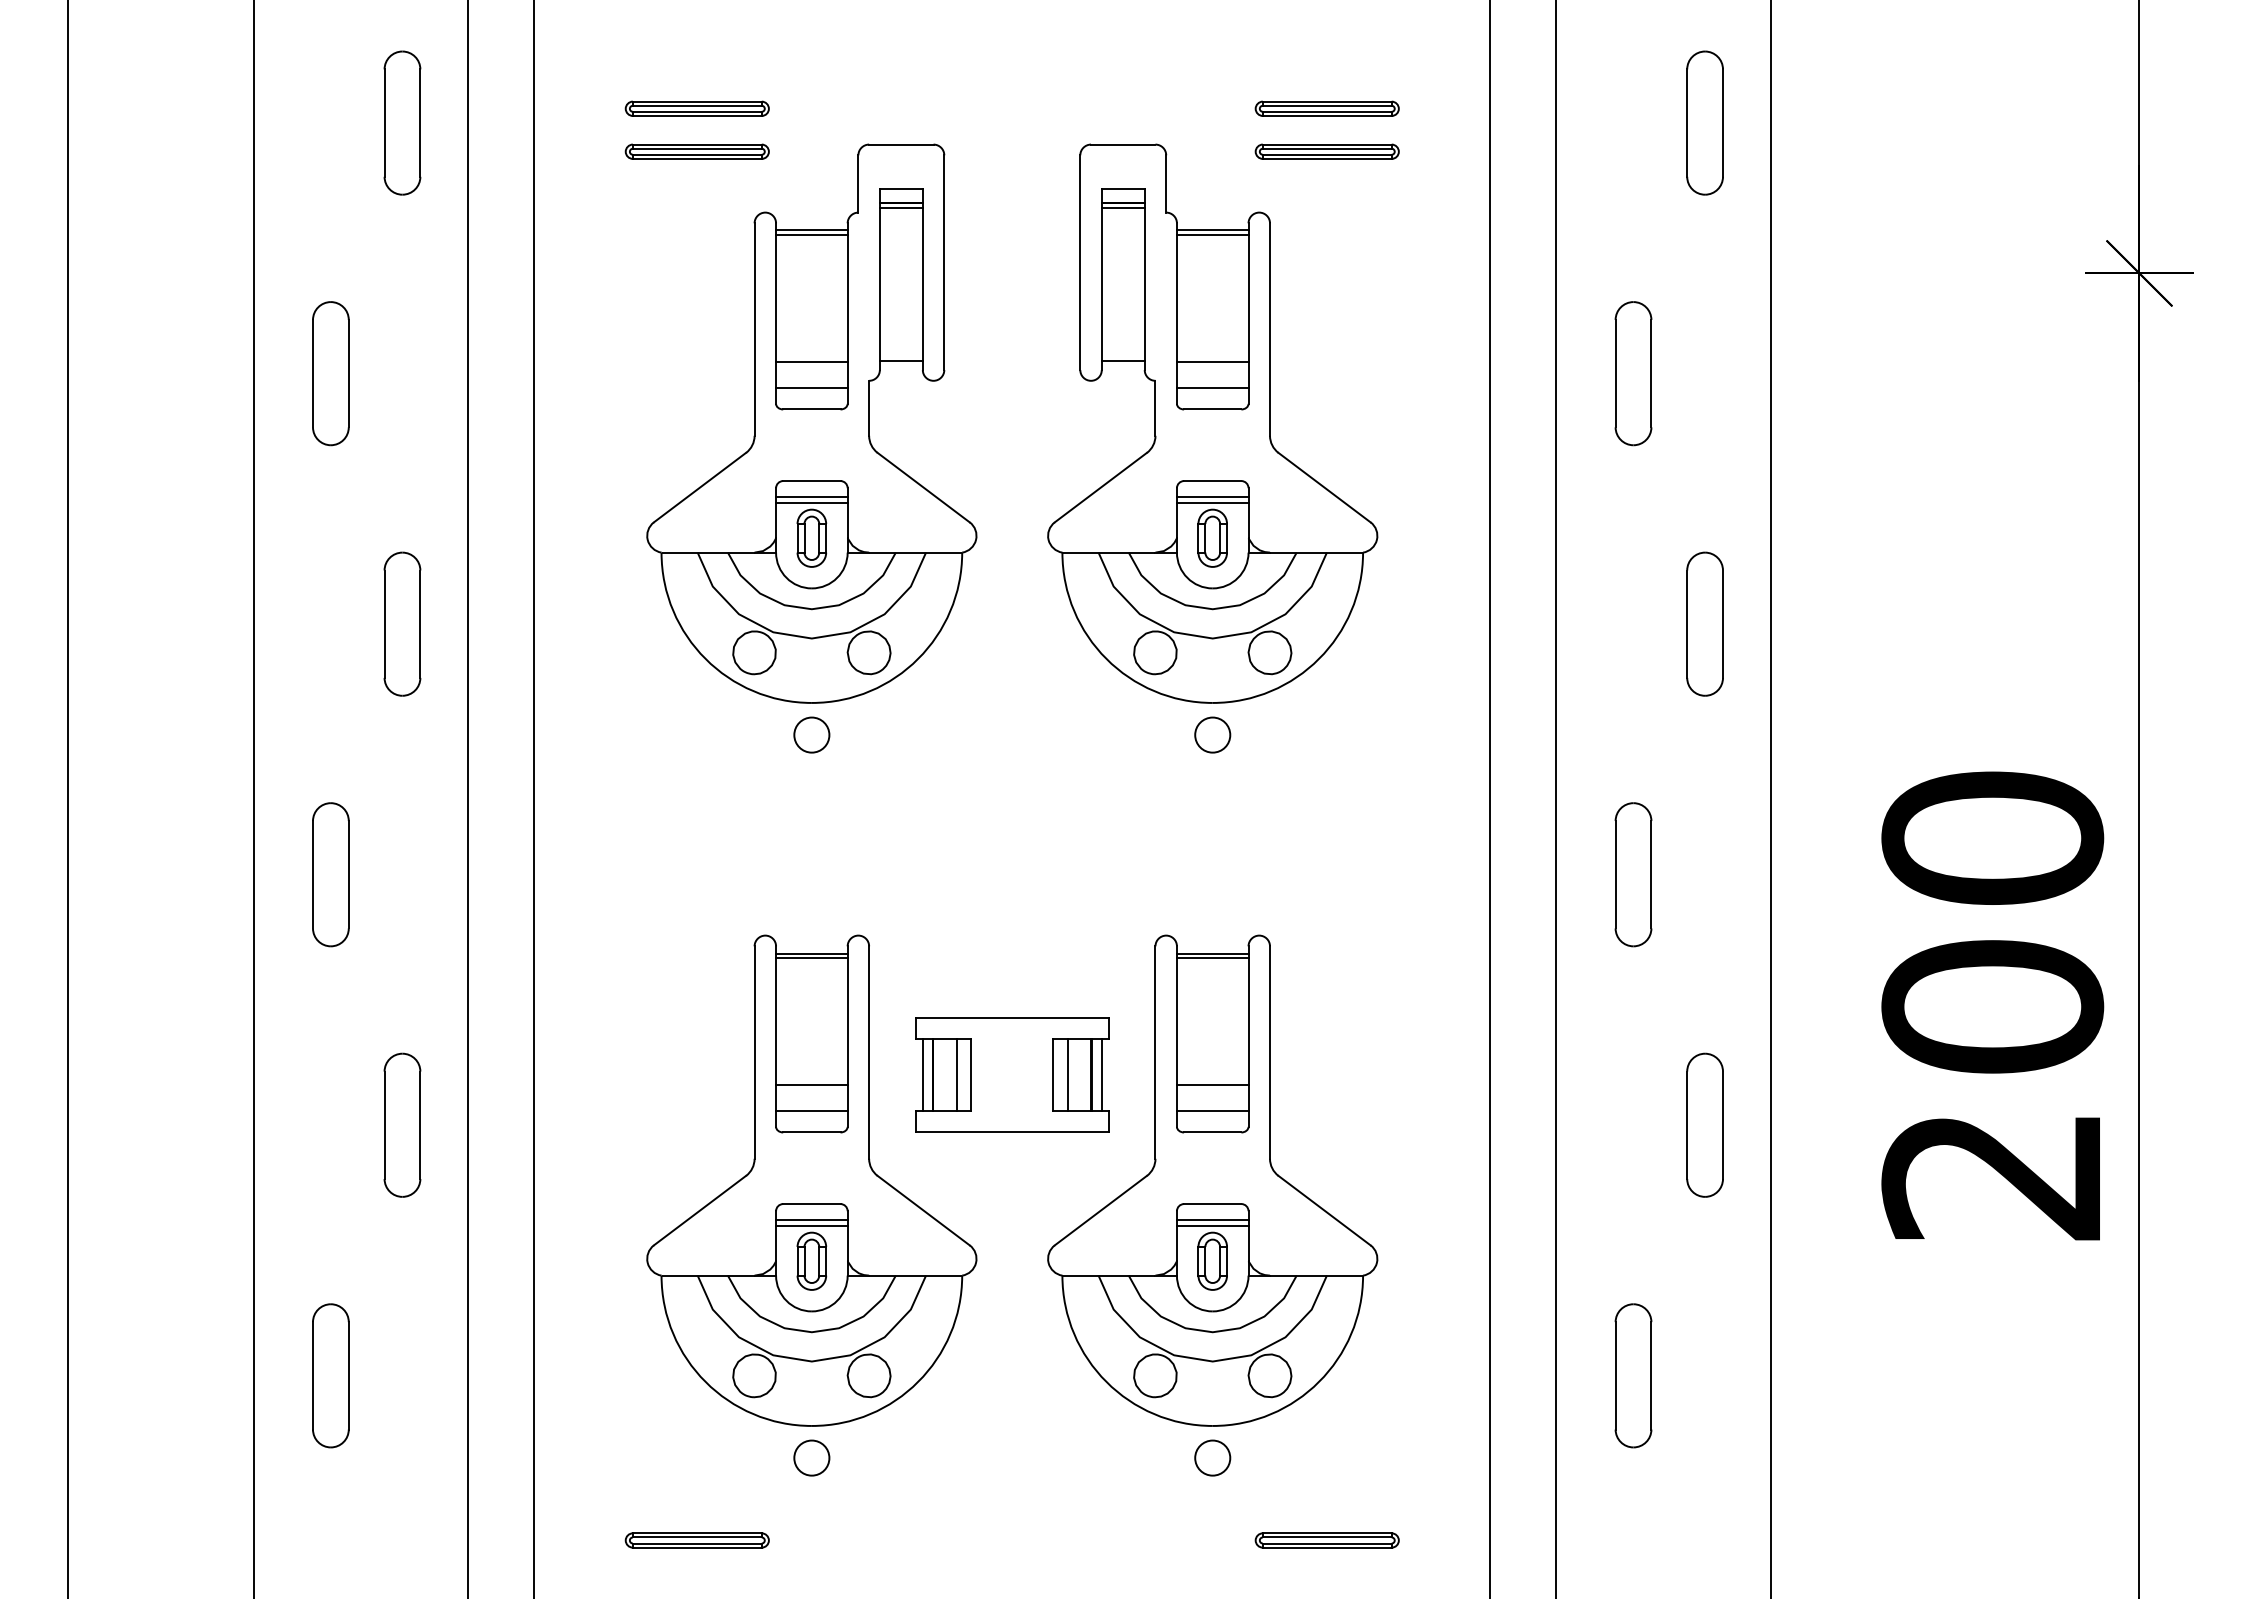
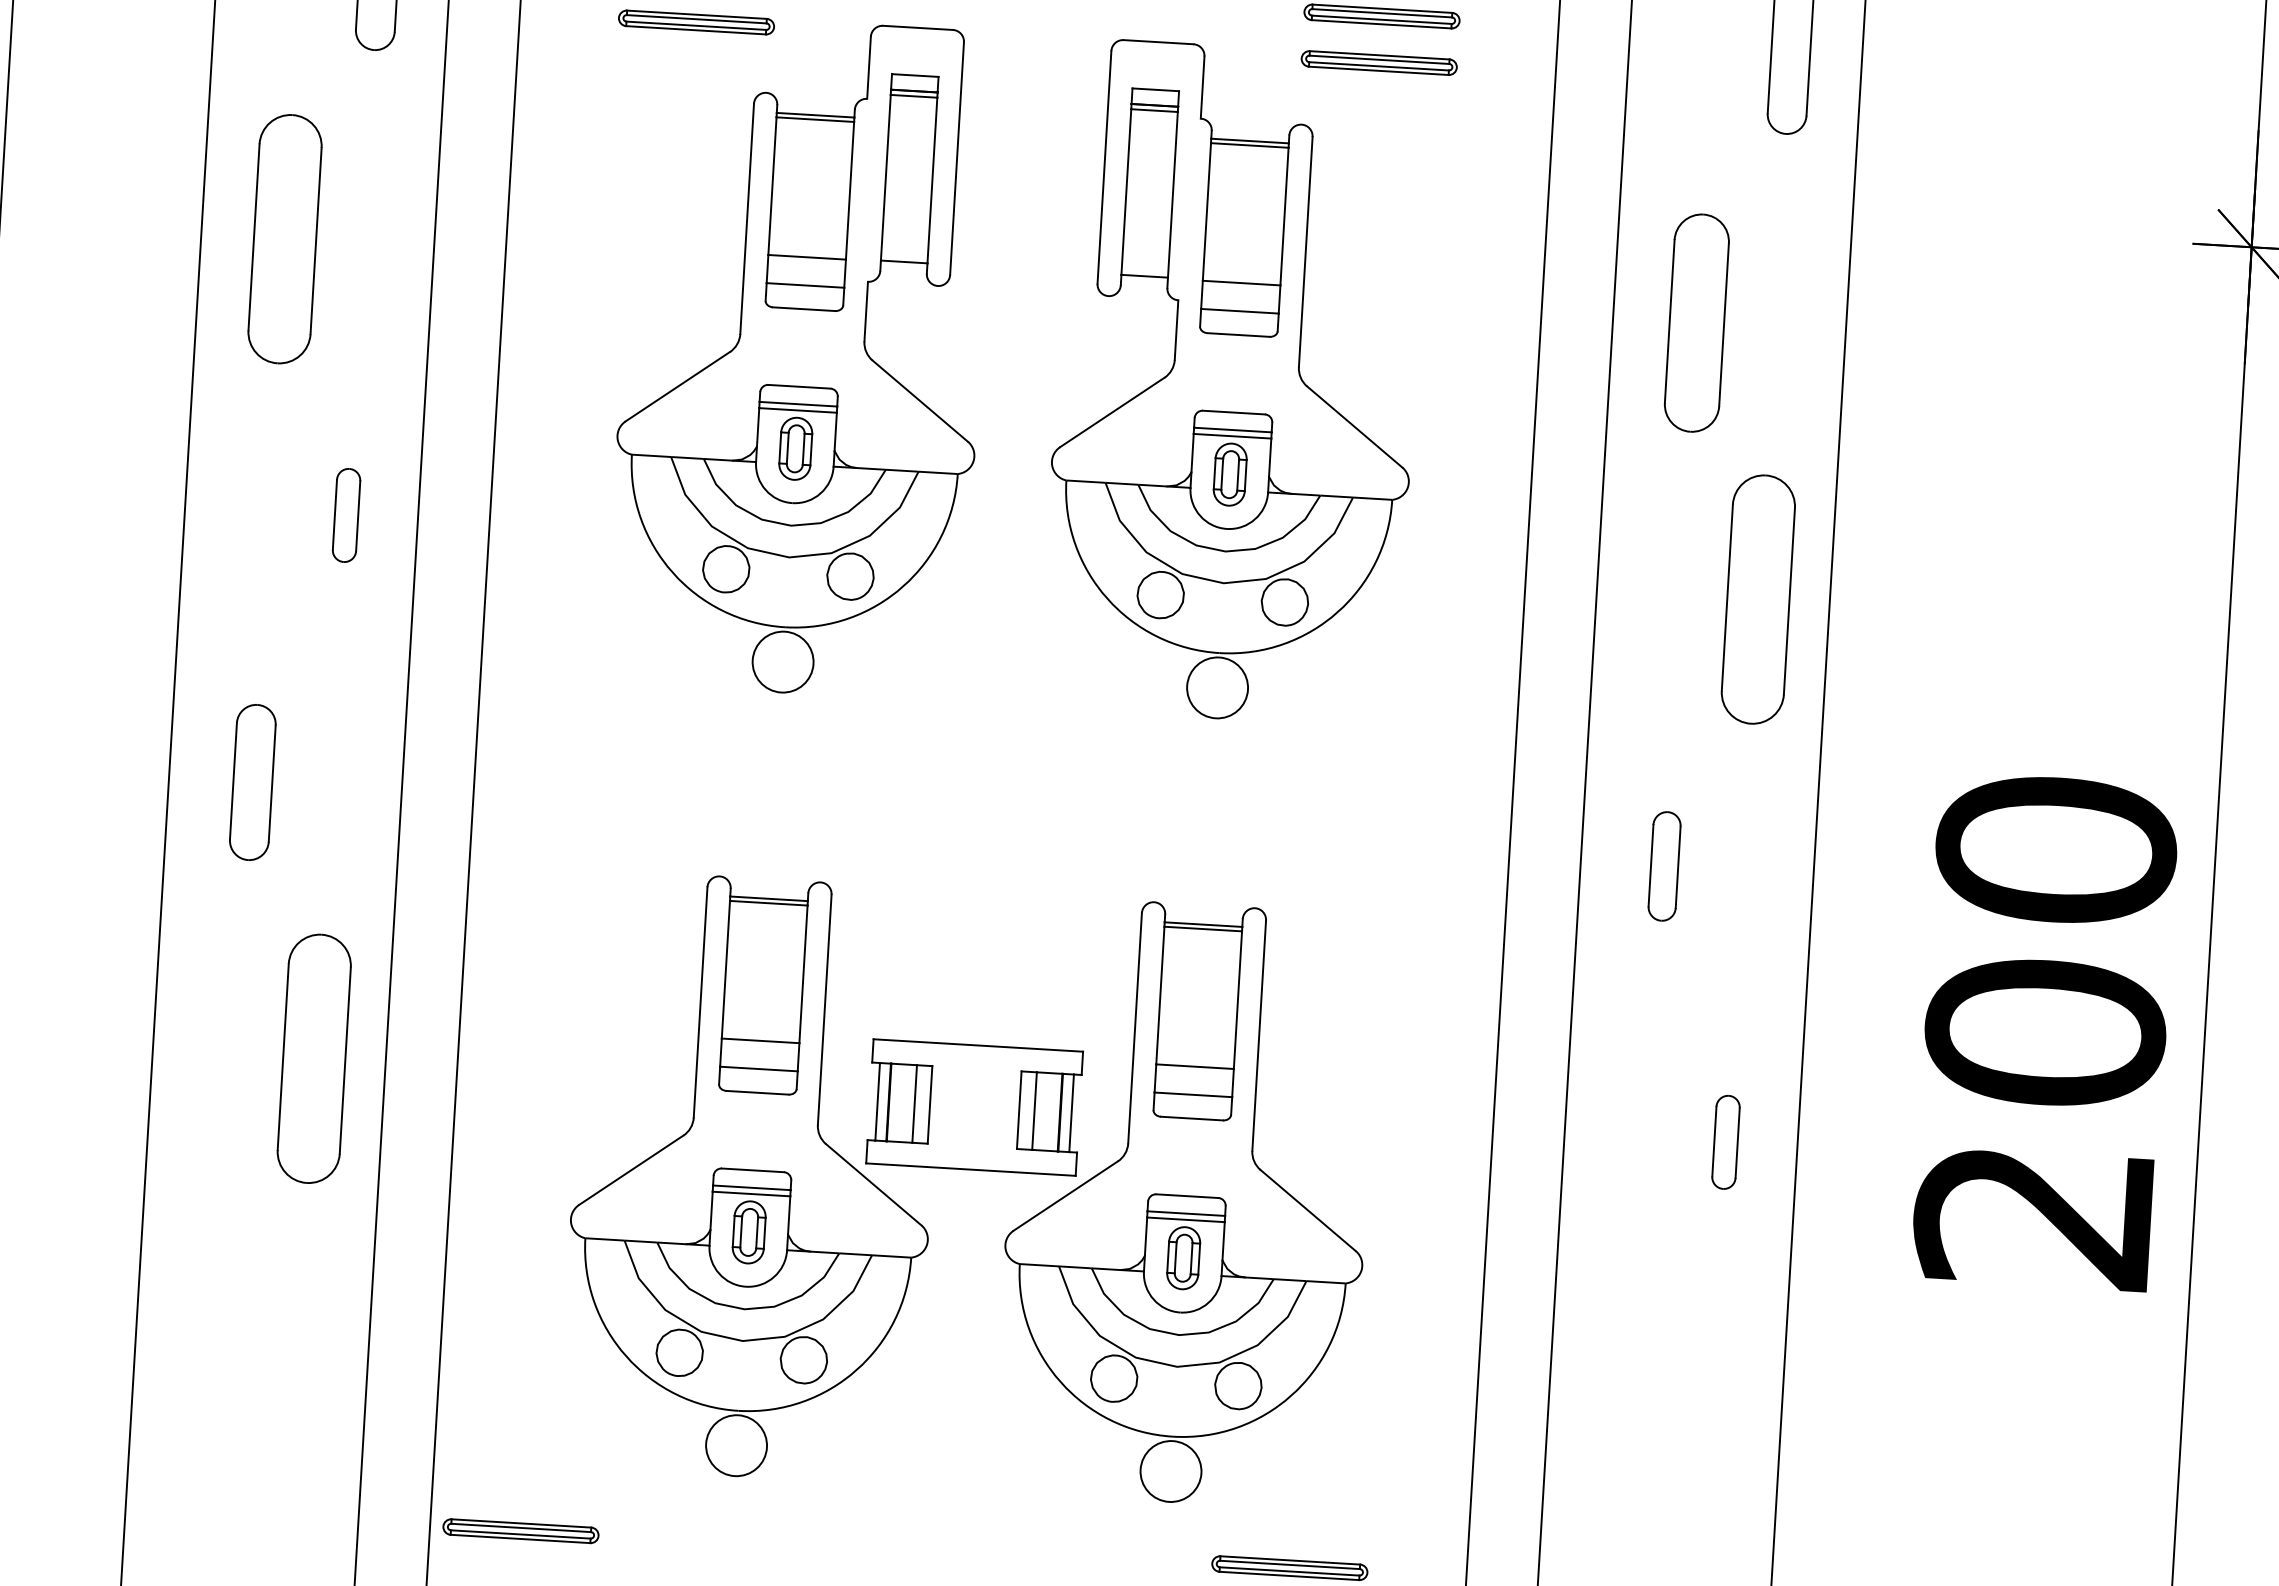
part: (330, 373) -> (284, 239), size x1.6
part: (1633, 373) -> (1696, 323), size x1.4
part: (402, 623) -> (346, 514), size x0.6
part: (1704, 623) -> (1757, 598), size x1.6
circle: (811, 734) -> (782, 661), size x1.6
circle: (1212, 734) -> (1217, 687), size x1.6
part: (1633, 874) -> (1664, 866), size x0.7
part: (1012, 1074) -> (974, 1106), moved
part: (402, 1124) -> (314, 1057), size x1.6
part: (1704, 1124) -> (1725, 1141), size x0.6
part: (330, 1375) -> (220, 1325), removed
part: (1633, 1375) -> (1632, 1409), removed
circle: (811, 1457) -> (736, 1445), size x1.6
circle: (1212, 1457) -> (1170, 1470), size x1.6
part: (696, 1540) -> (520, 1531), moved

